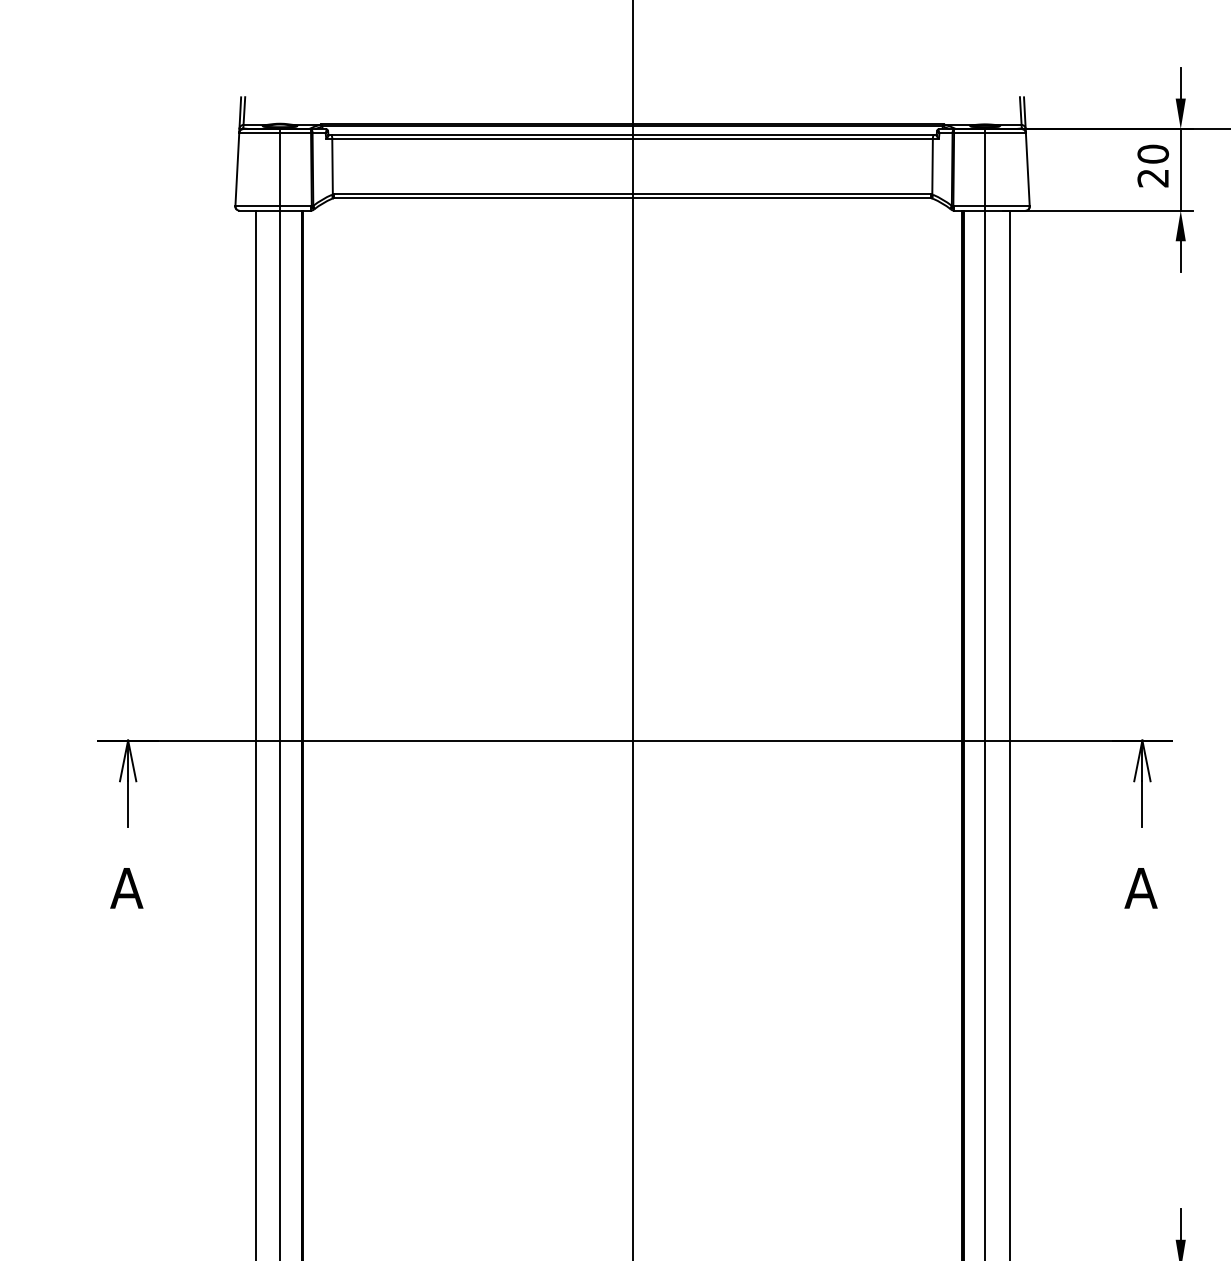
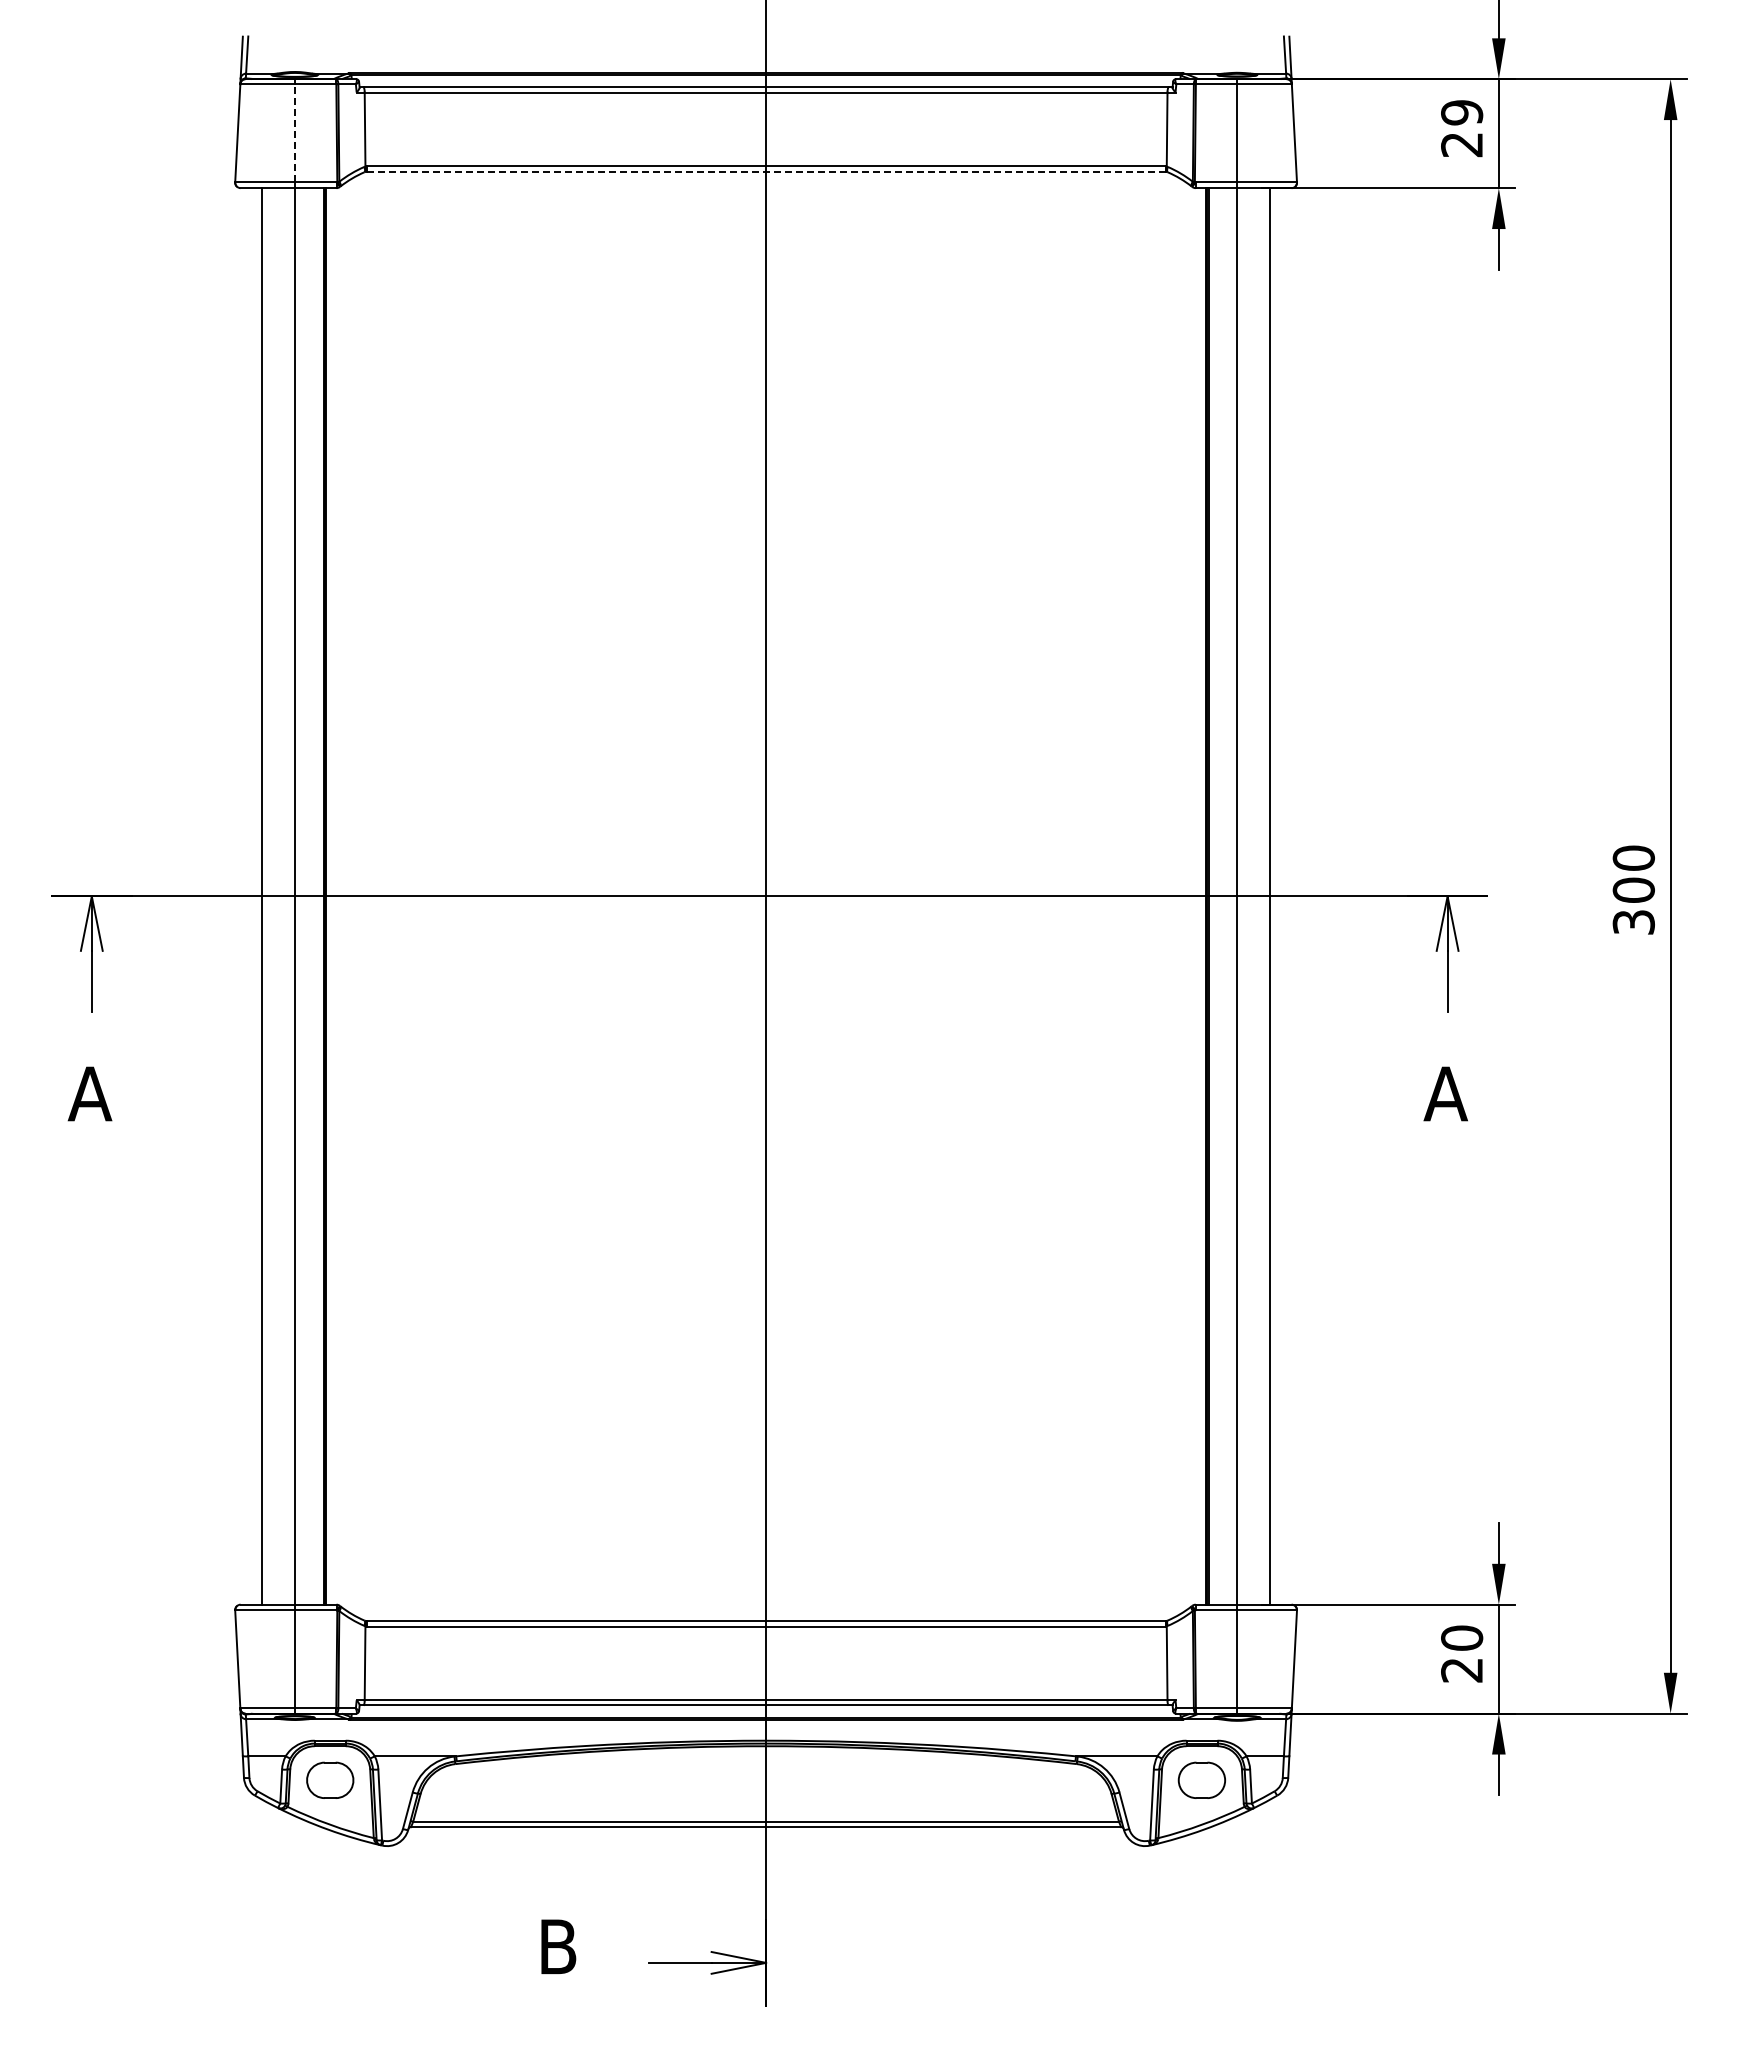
text: (1153, 154) -> (1462, 112), 20 -> 29
line: (279, 169) -> (294, 132), solid -> dashed
line: (632, 198) -> (766, 171), solid -> dashed

